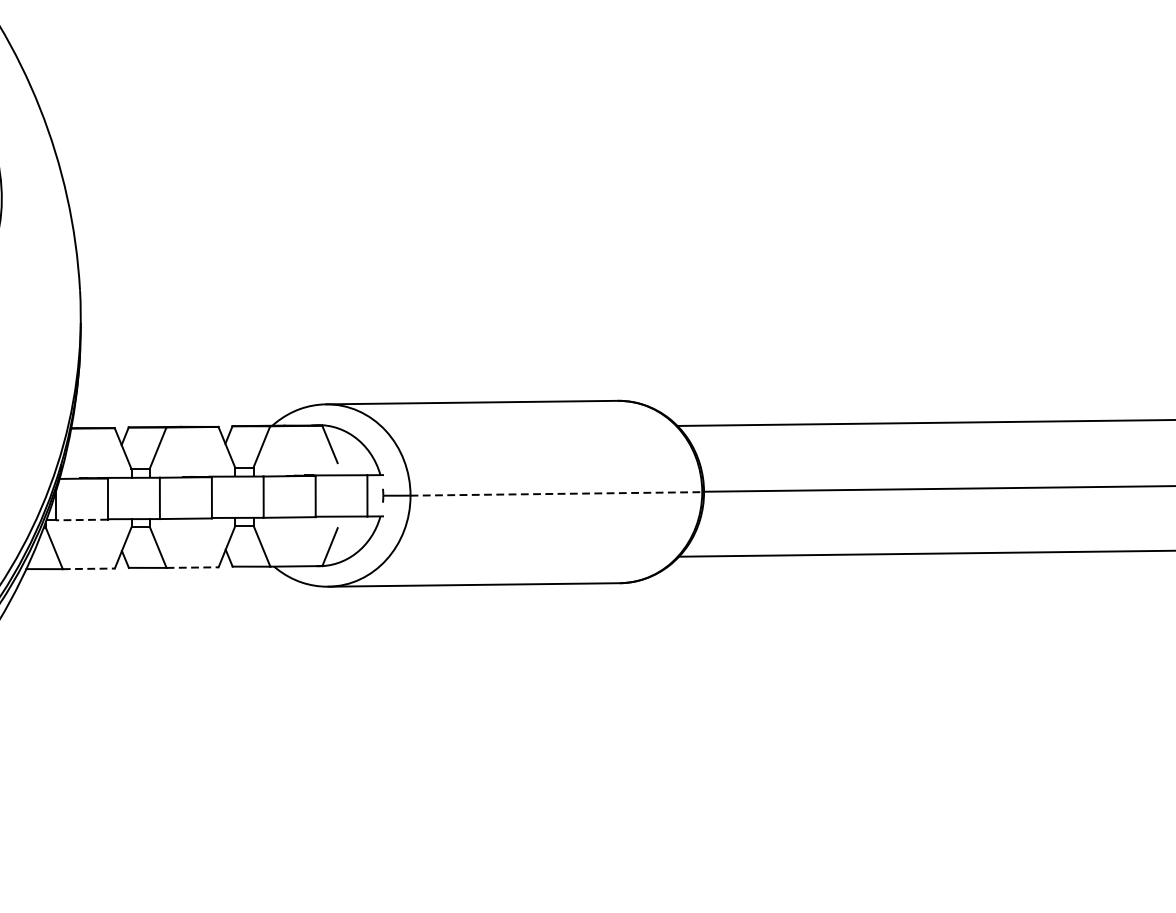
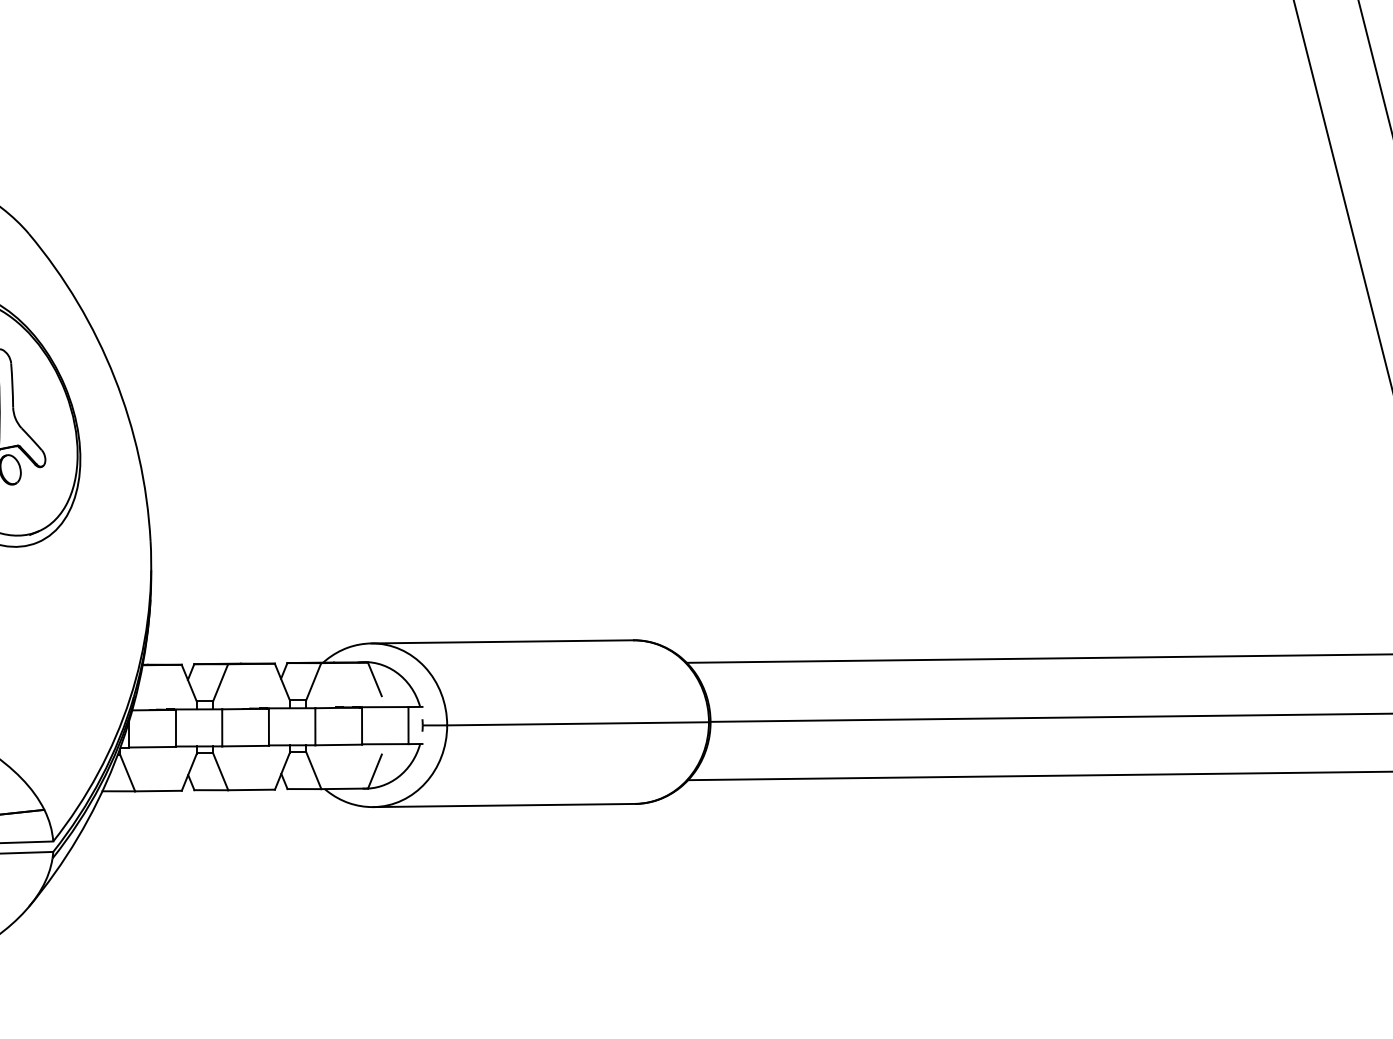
line: (556, 493) -> (578, 723), dashed -> solid
line: (81, 520) -> (151, 747), dashed -> solid
line: (193, 567) -> (252, 789), dashed -> solid
line: (88, 569) -> (158, 791), dashed -> solid

